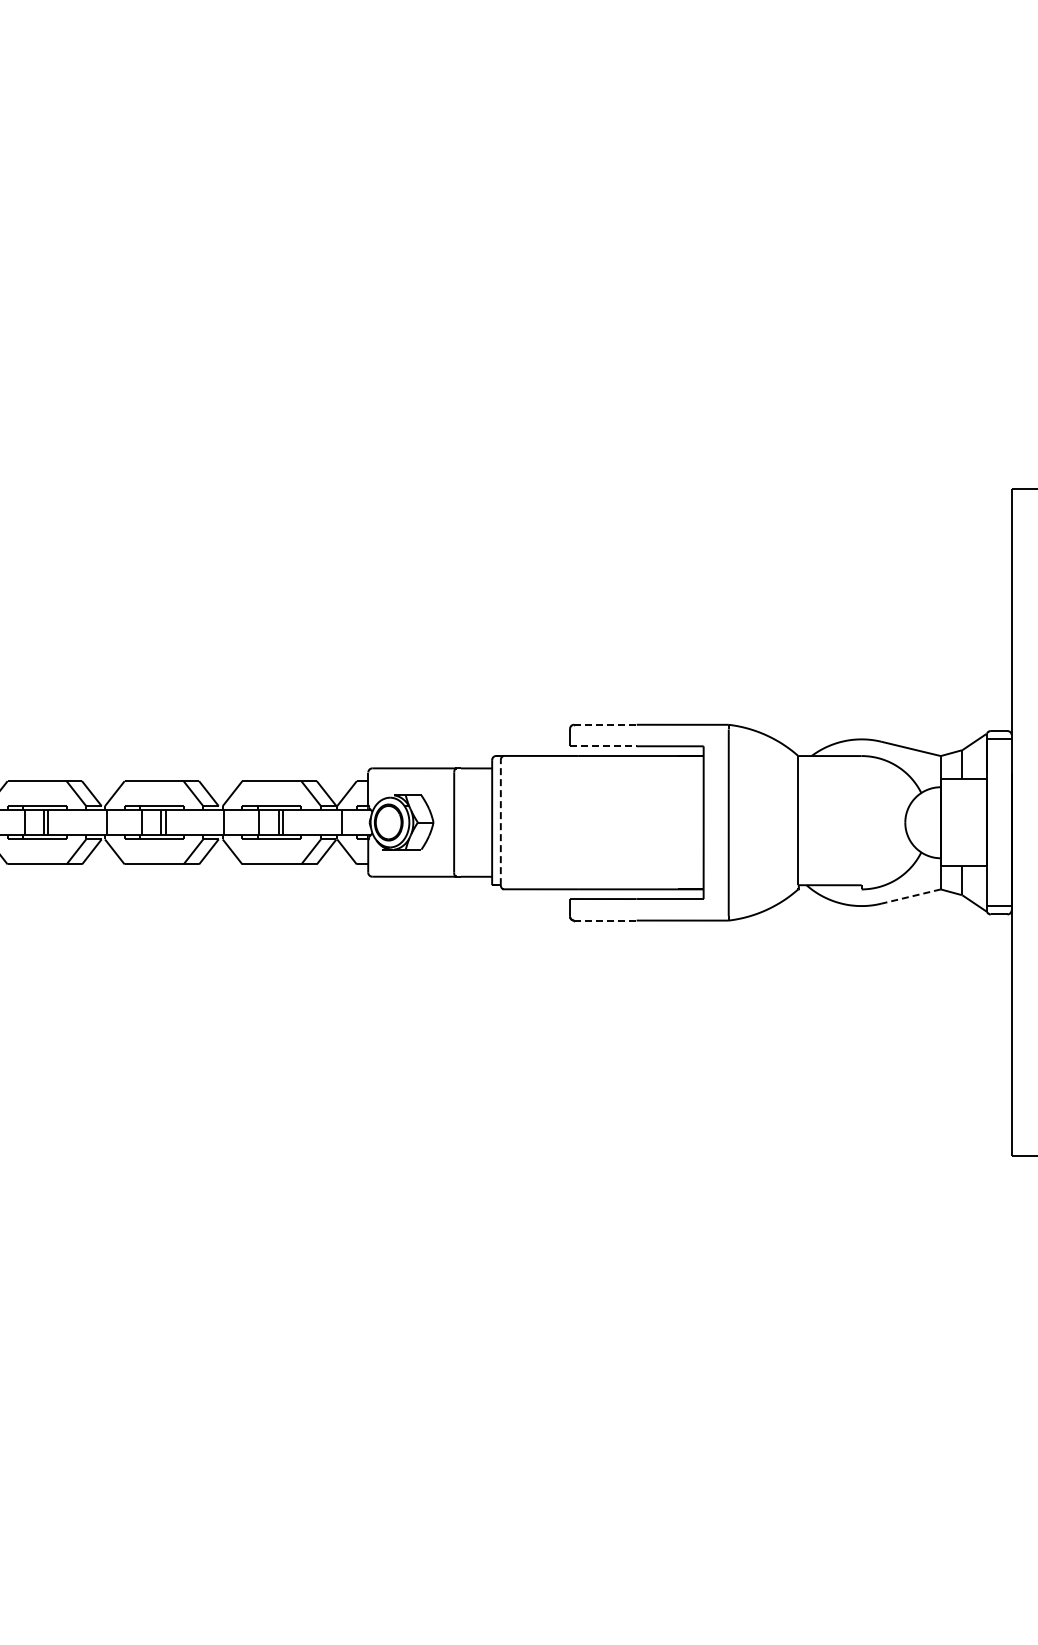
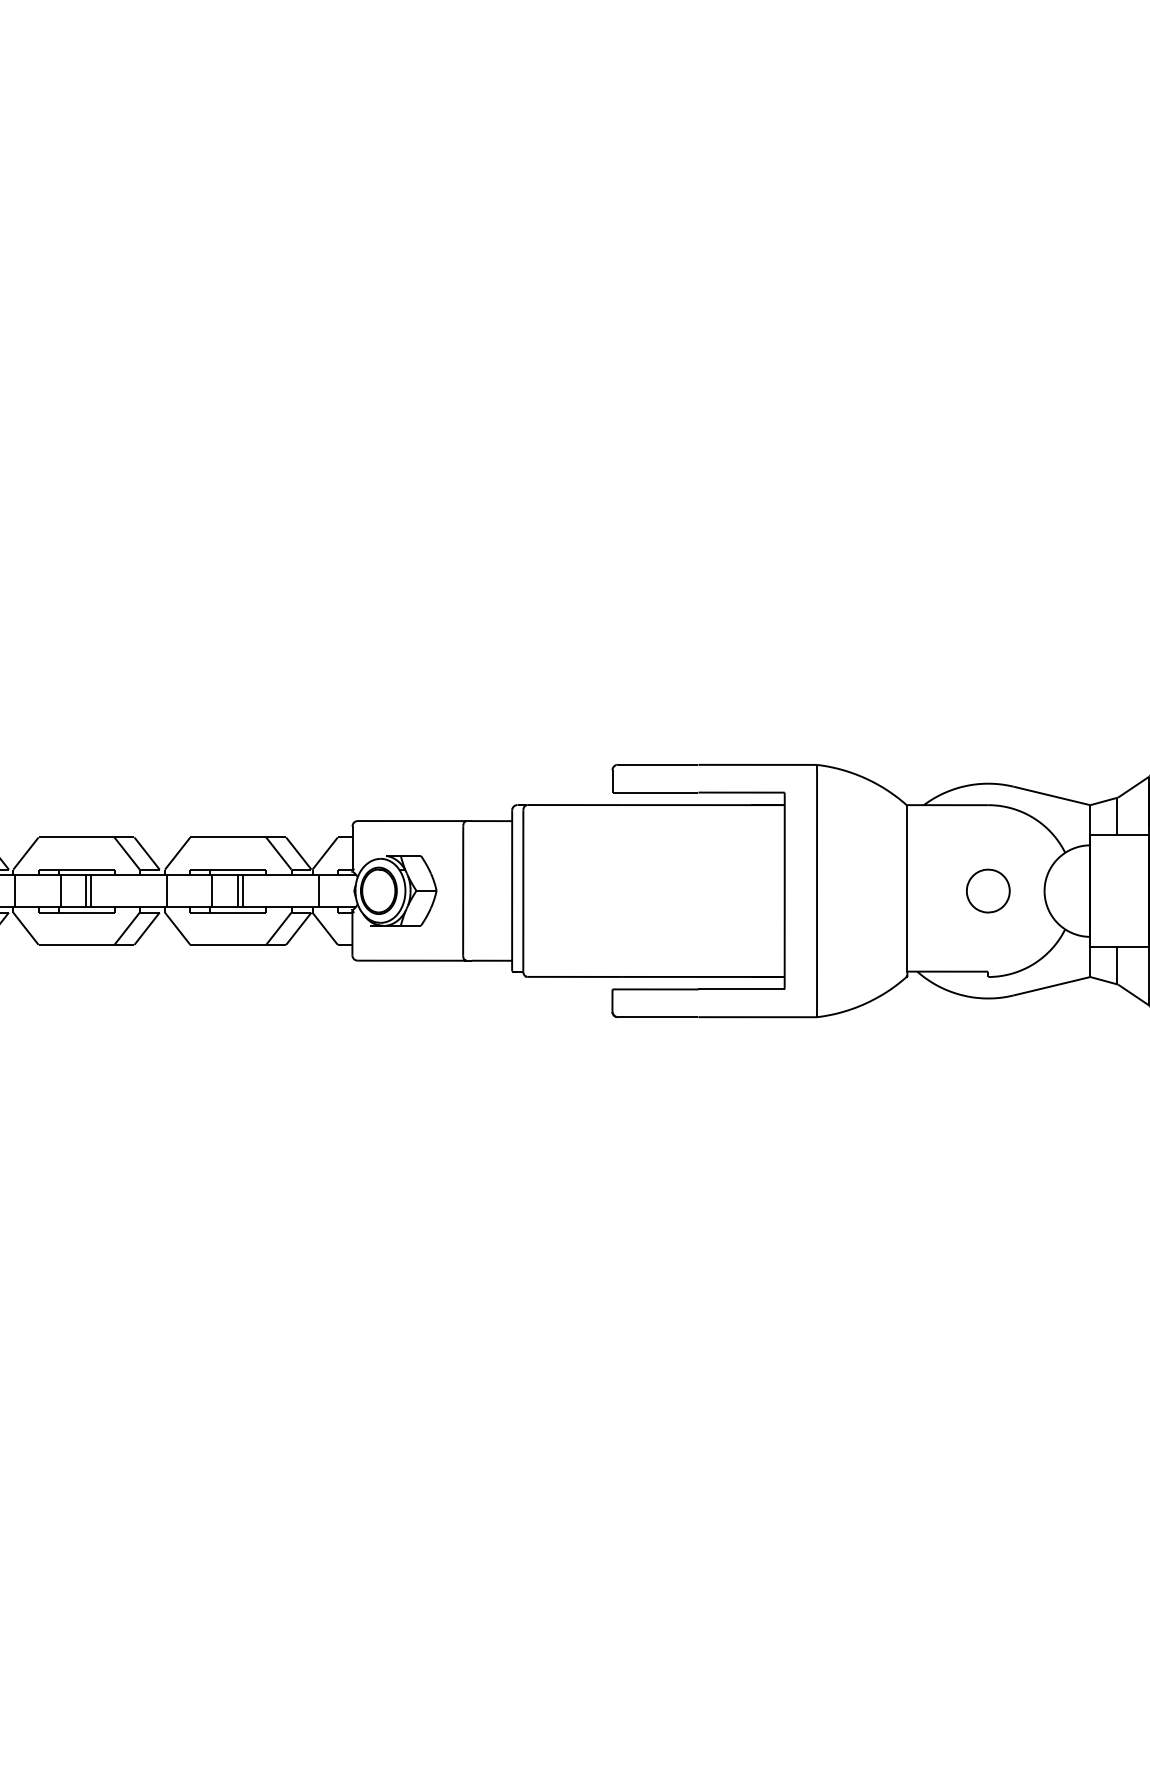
line: (605, 724) -> (658, 764), dashed -> solid
line: (603, 746) -> (655, 792), dashed -> solid
line: (500, 822) -> (522, 890), dashed -> solid
part: (861, 822) -> (988, 890), added
line: (910, 896) -> (1051, 986), dashed -> solid
line: (604, 920) -> (656, 1017), dashed -> solid

